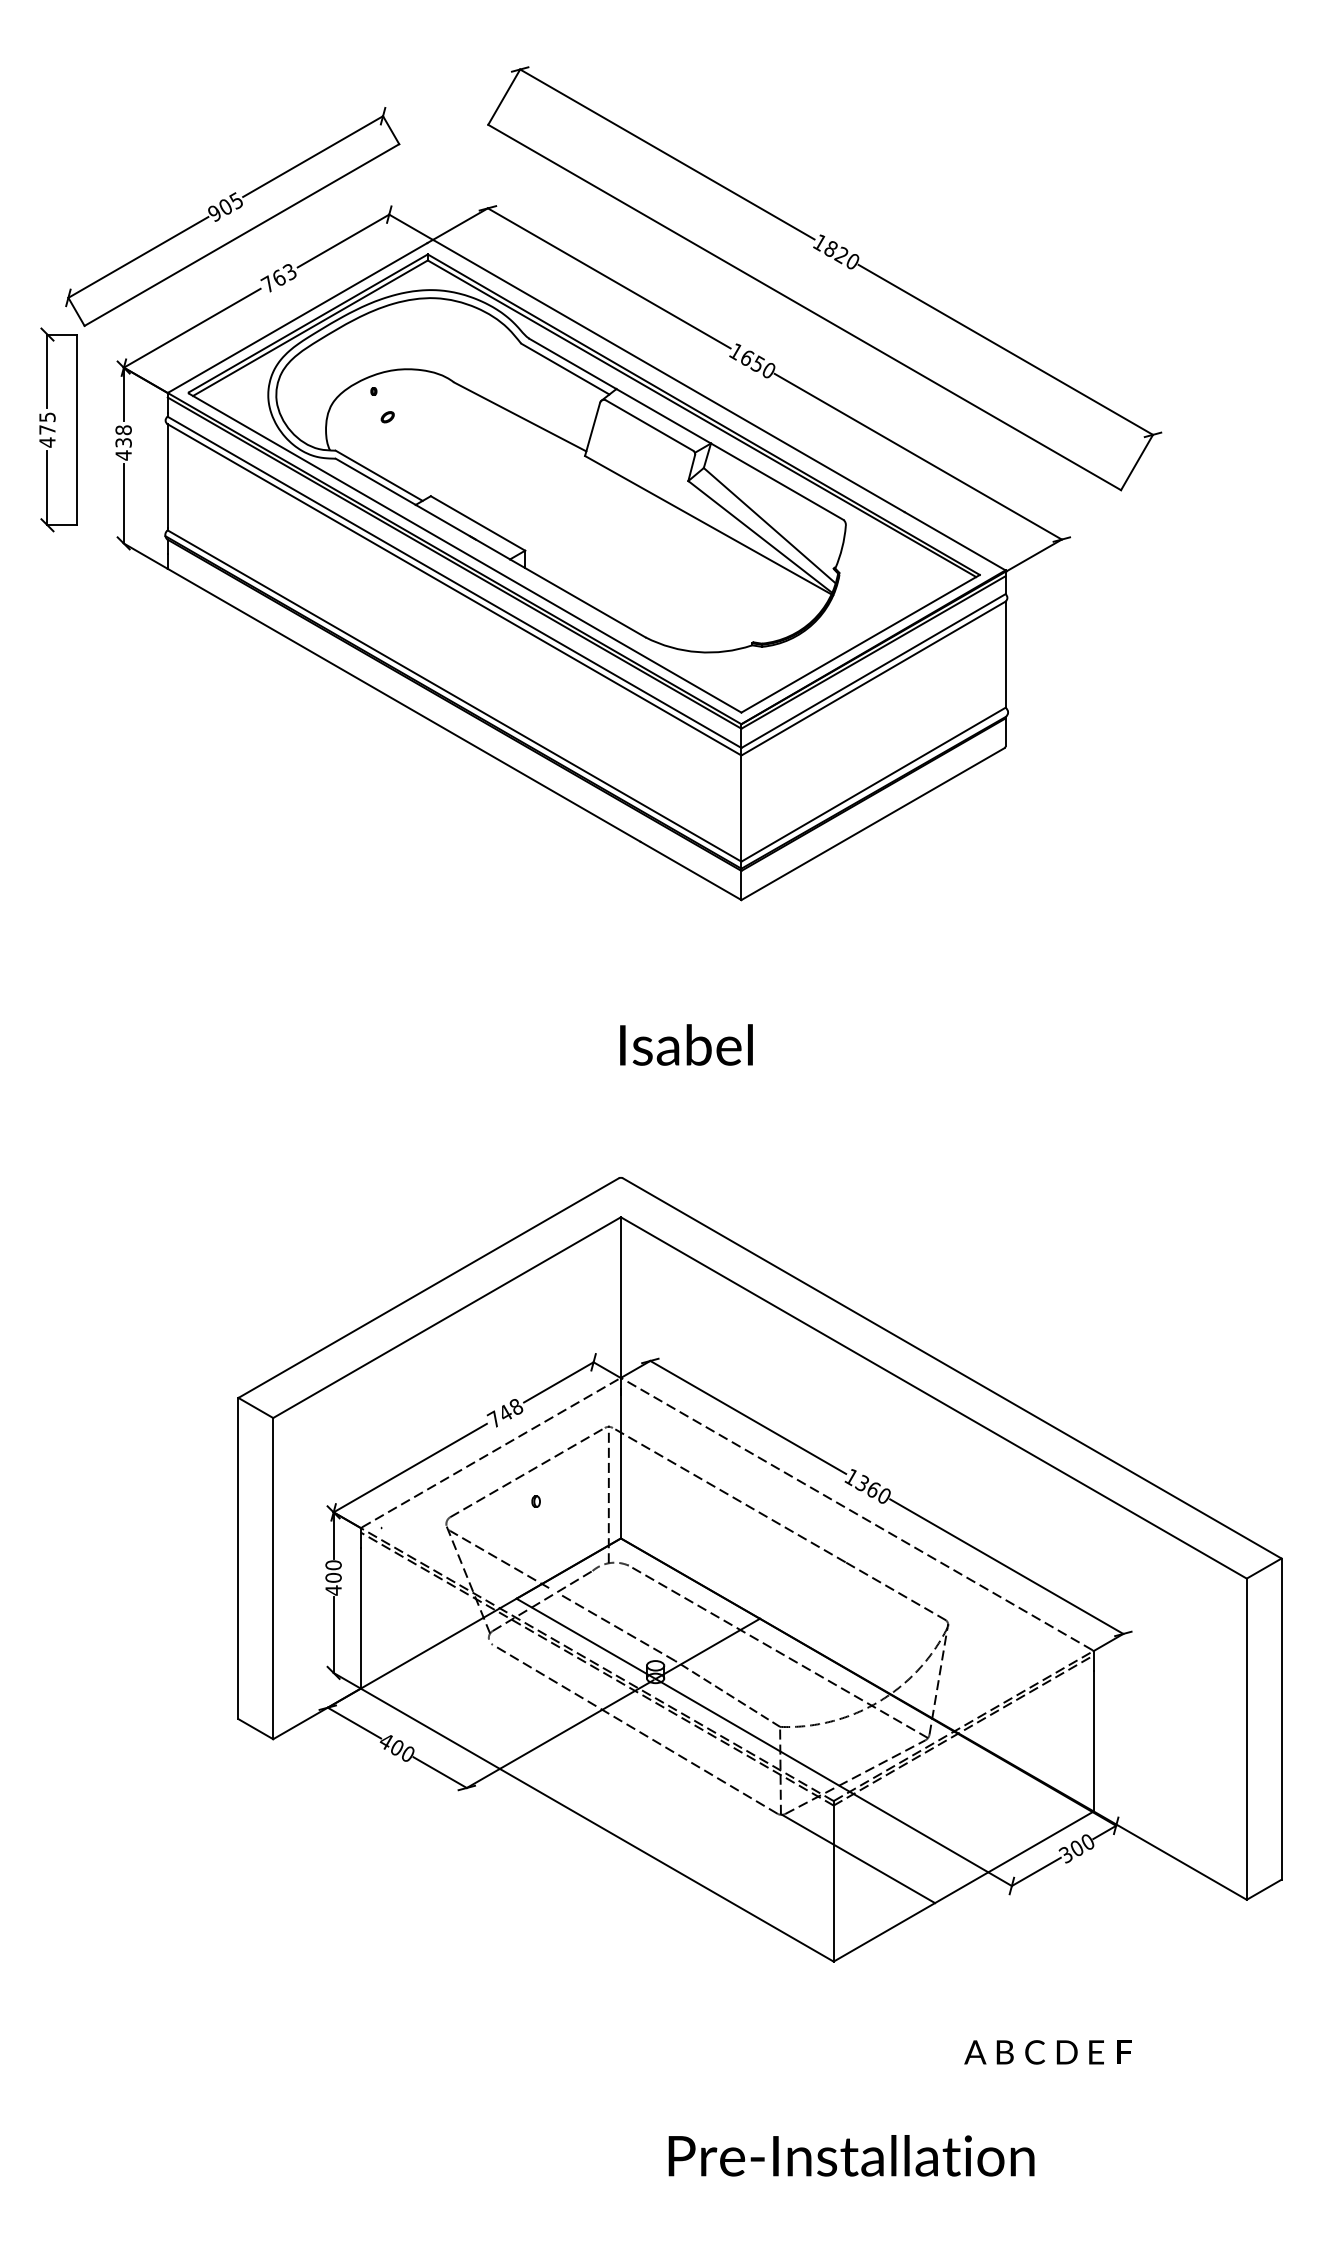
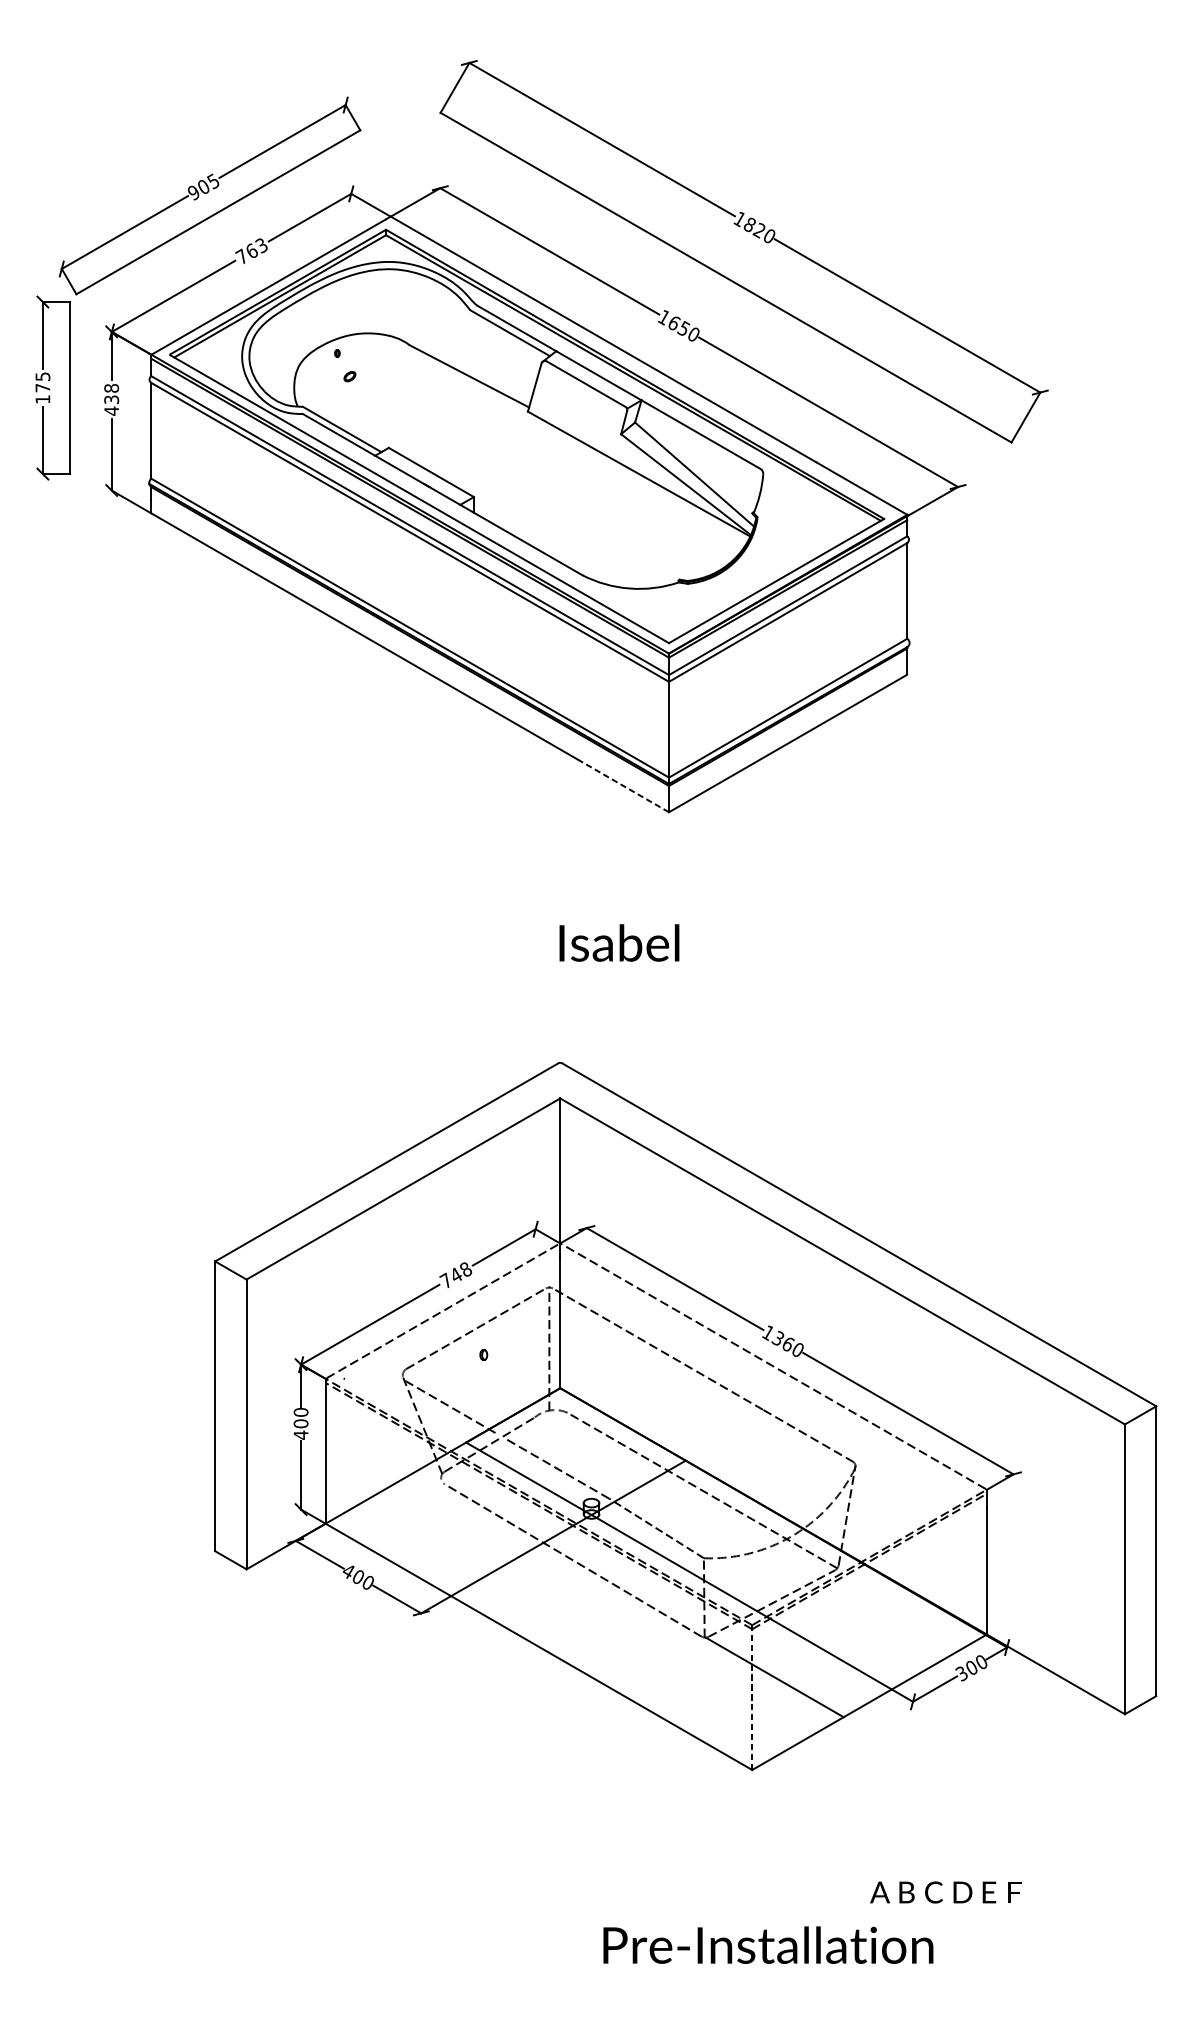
text: (47, 442) -> (42, 399), 475 -> 175
line: (690, 870) -> (623, 785), solid -> dashed
line: (833, 1880) -> (752, 1696), solid -> dashed
text: (1047, 2052) -> (945, 1892), moved

